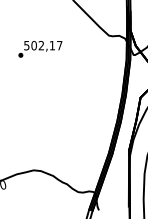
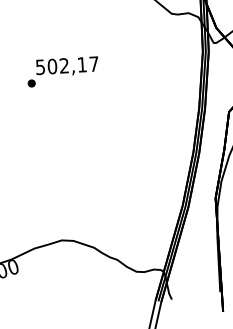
text: (40, 49) -> (63, 72), moved

